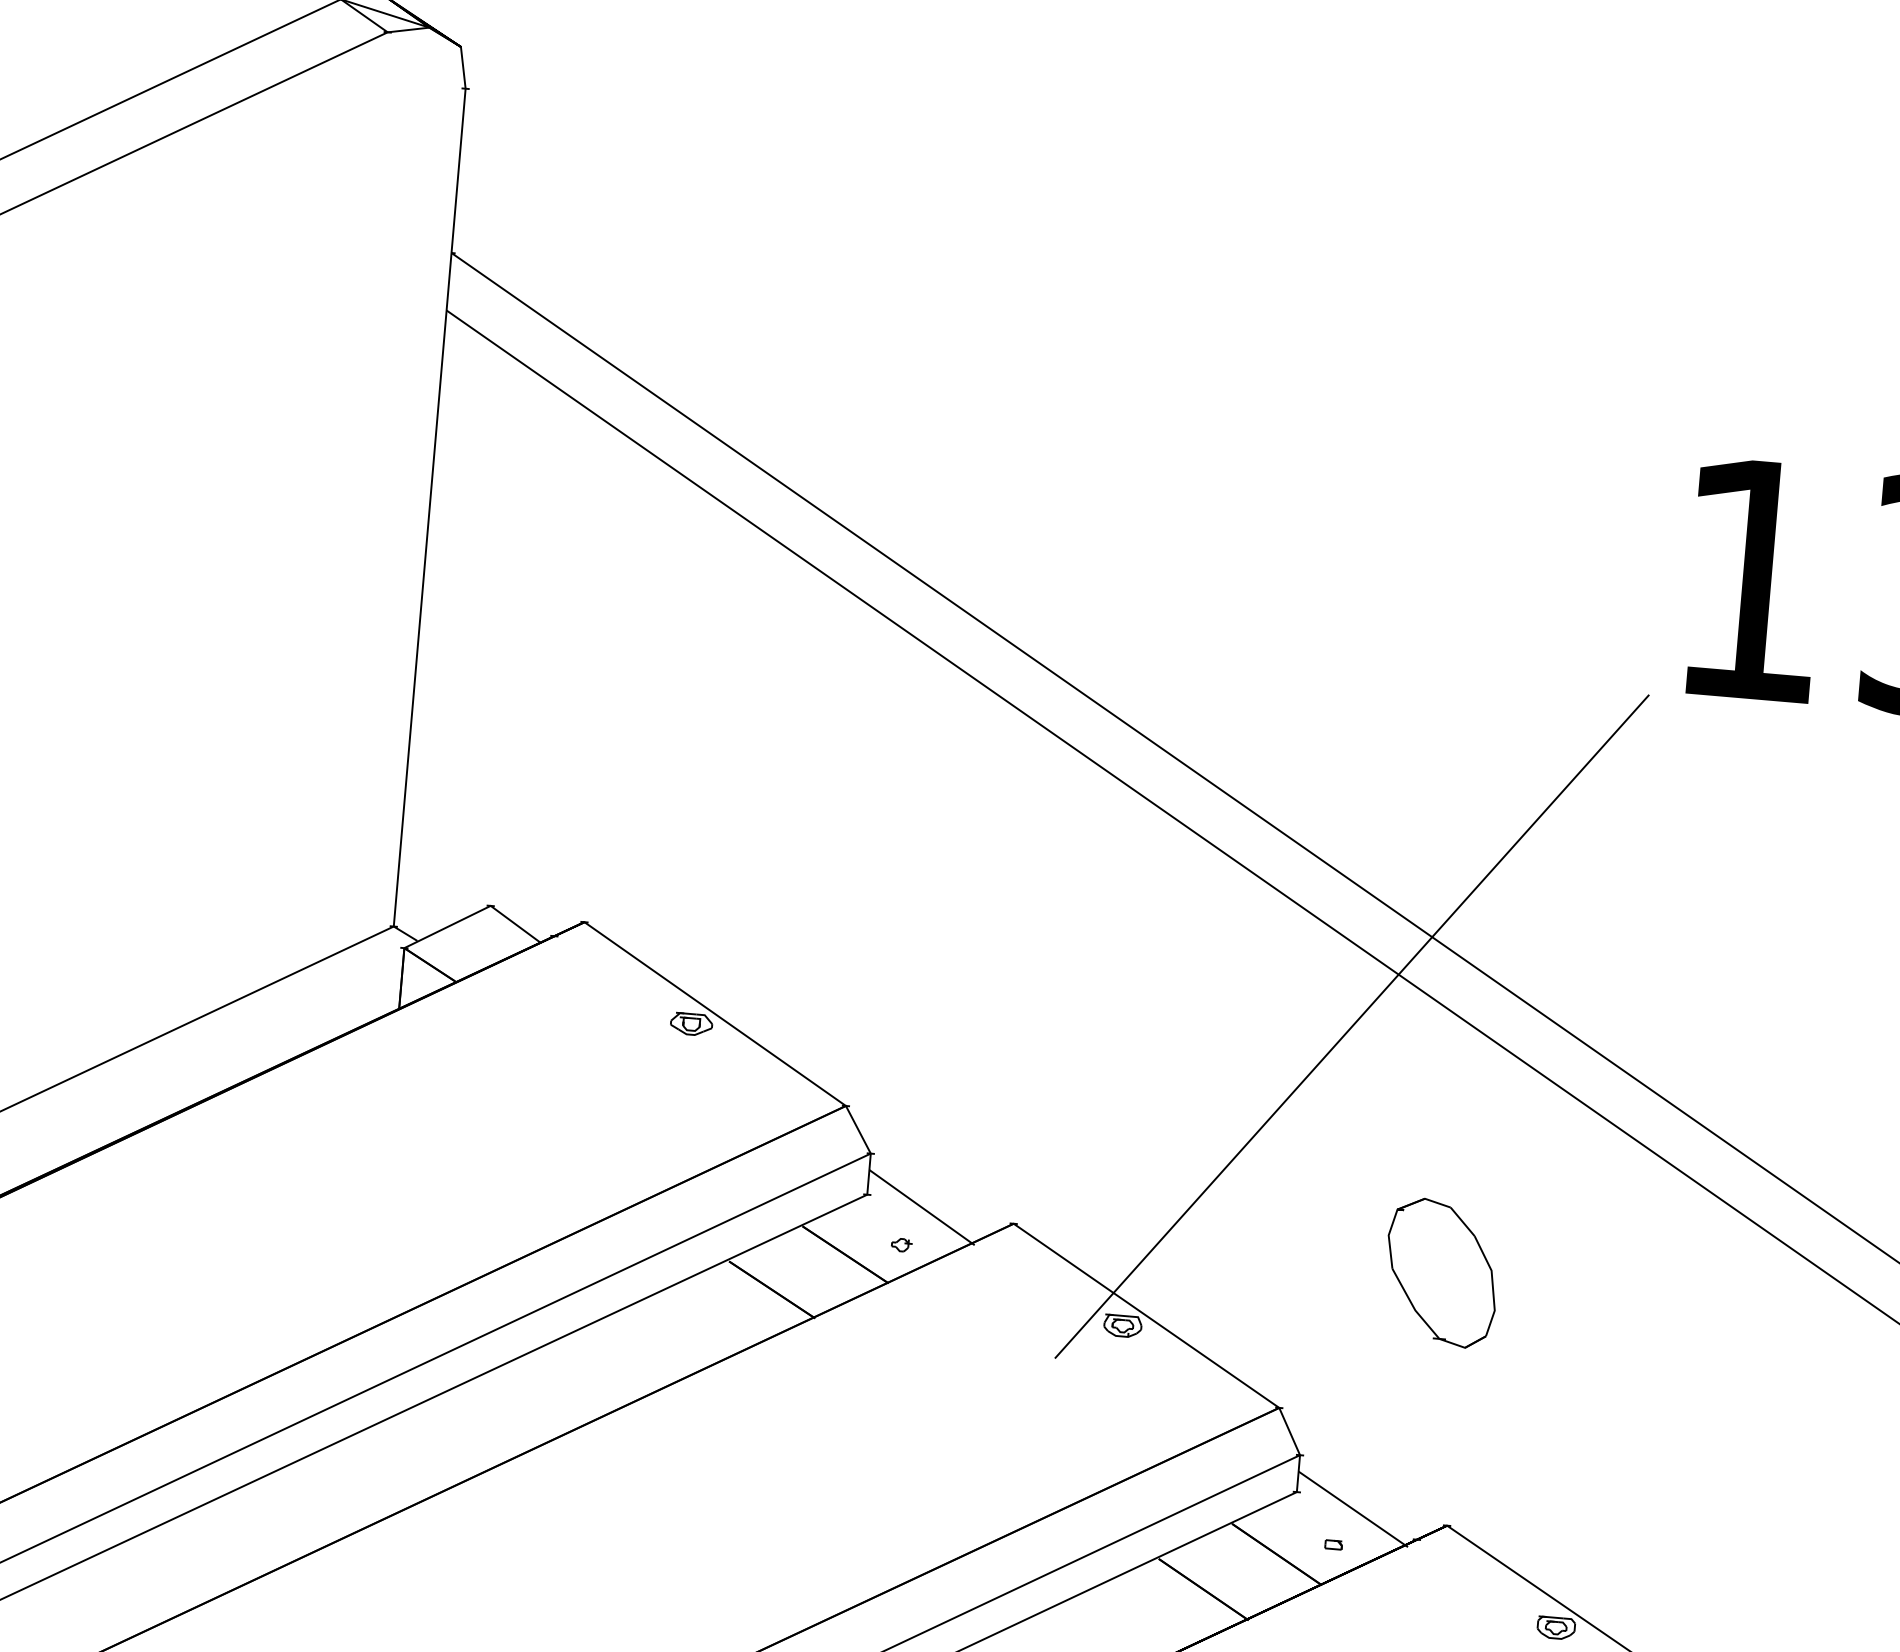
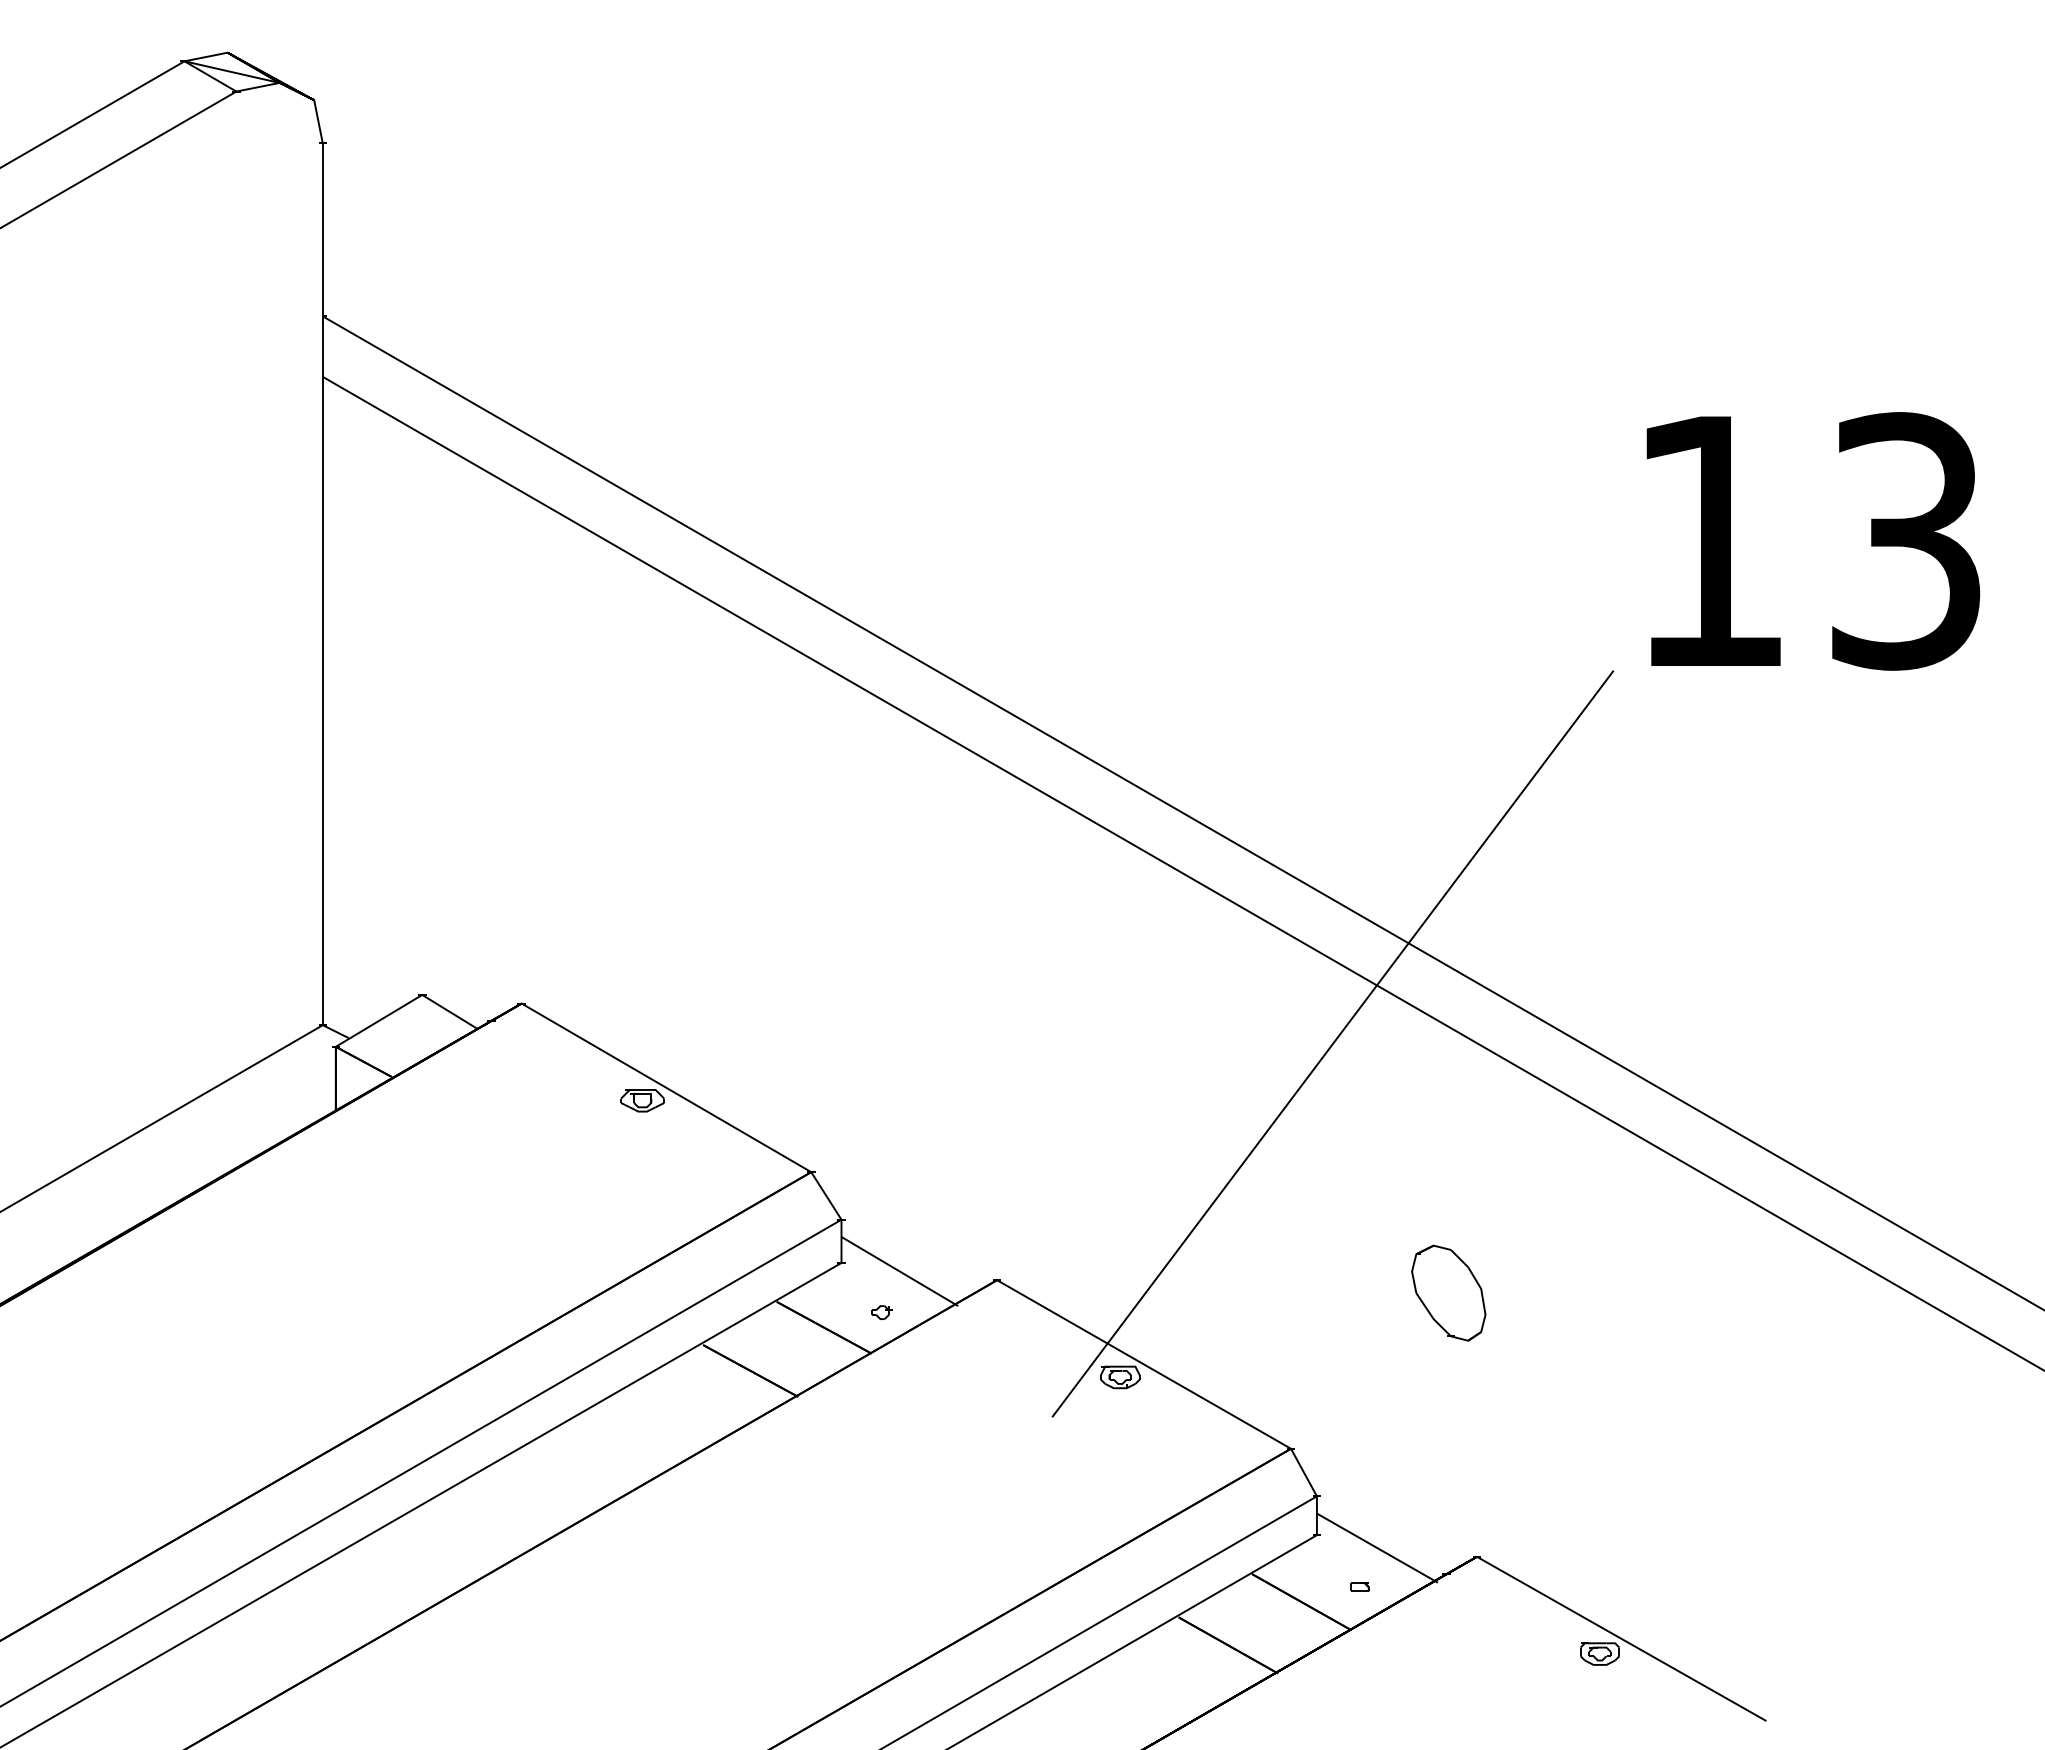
part: (1441, 1272) -> (1448, 1292), size x0.62

